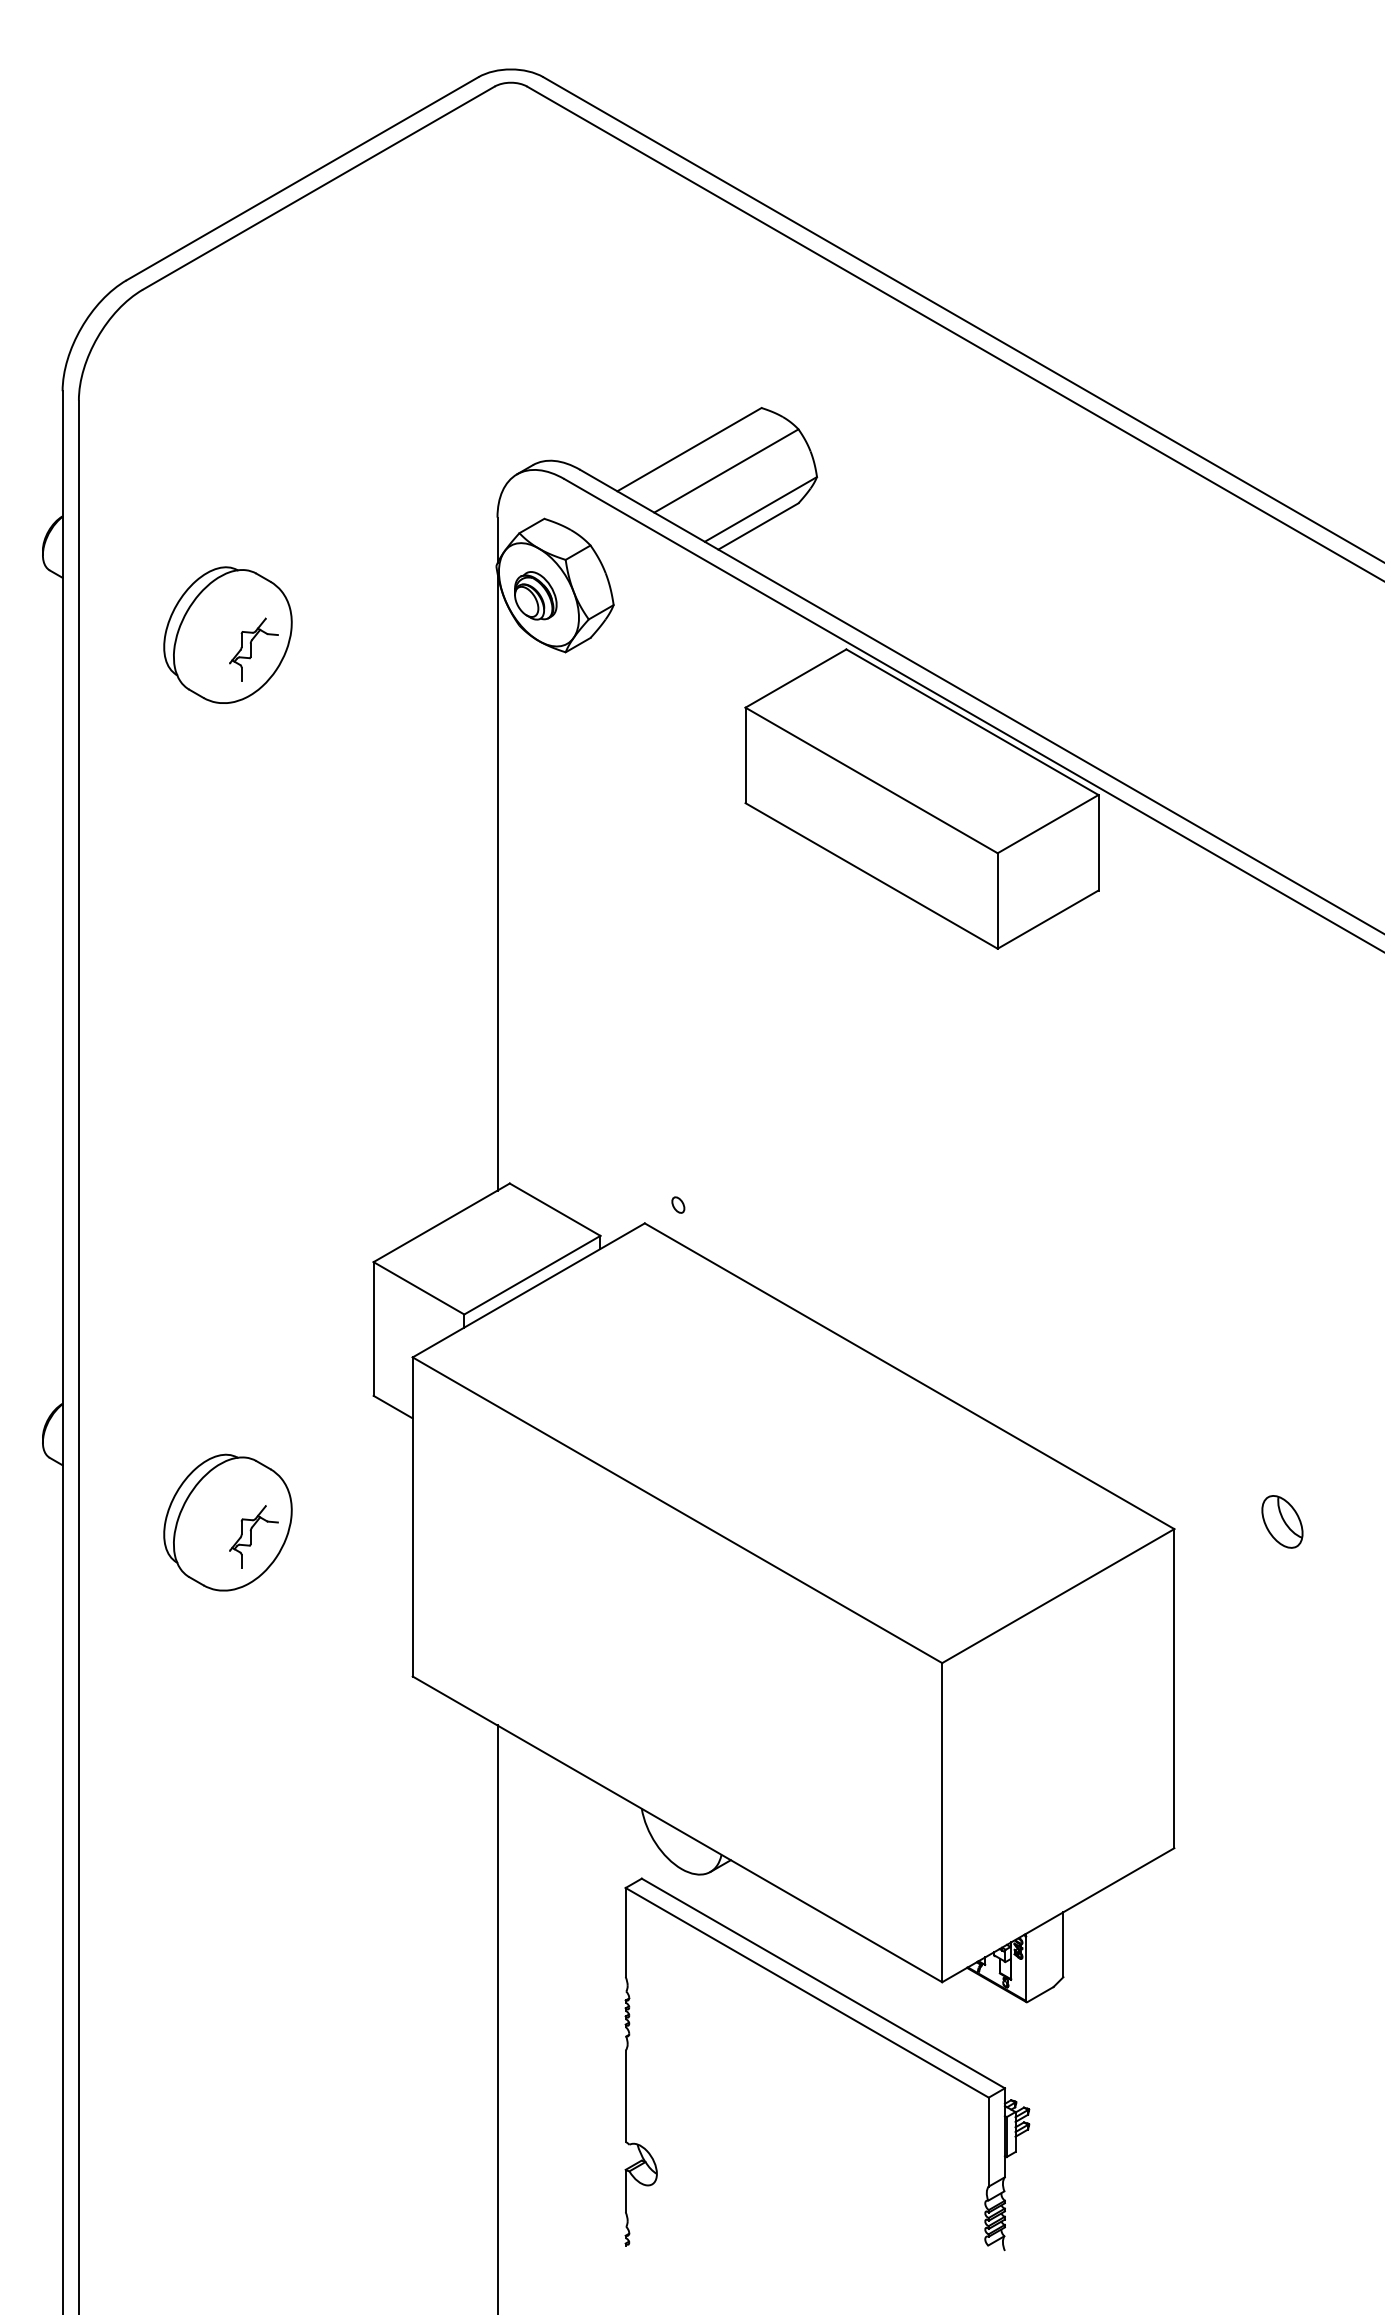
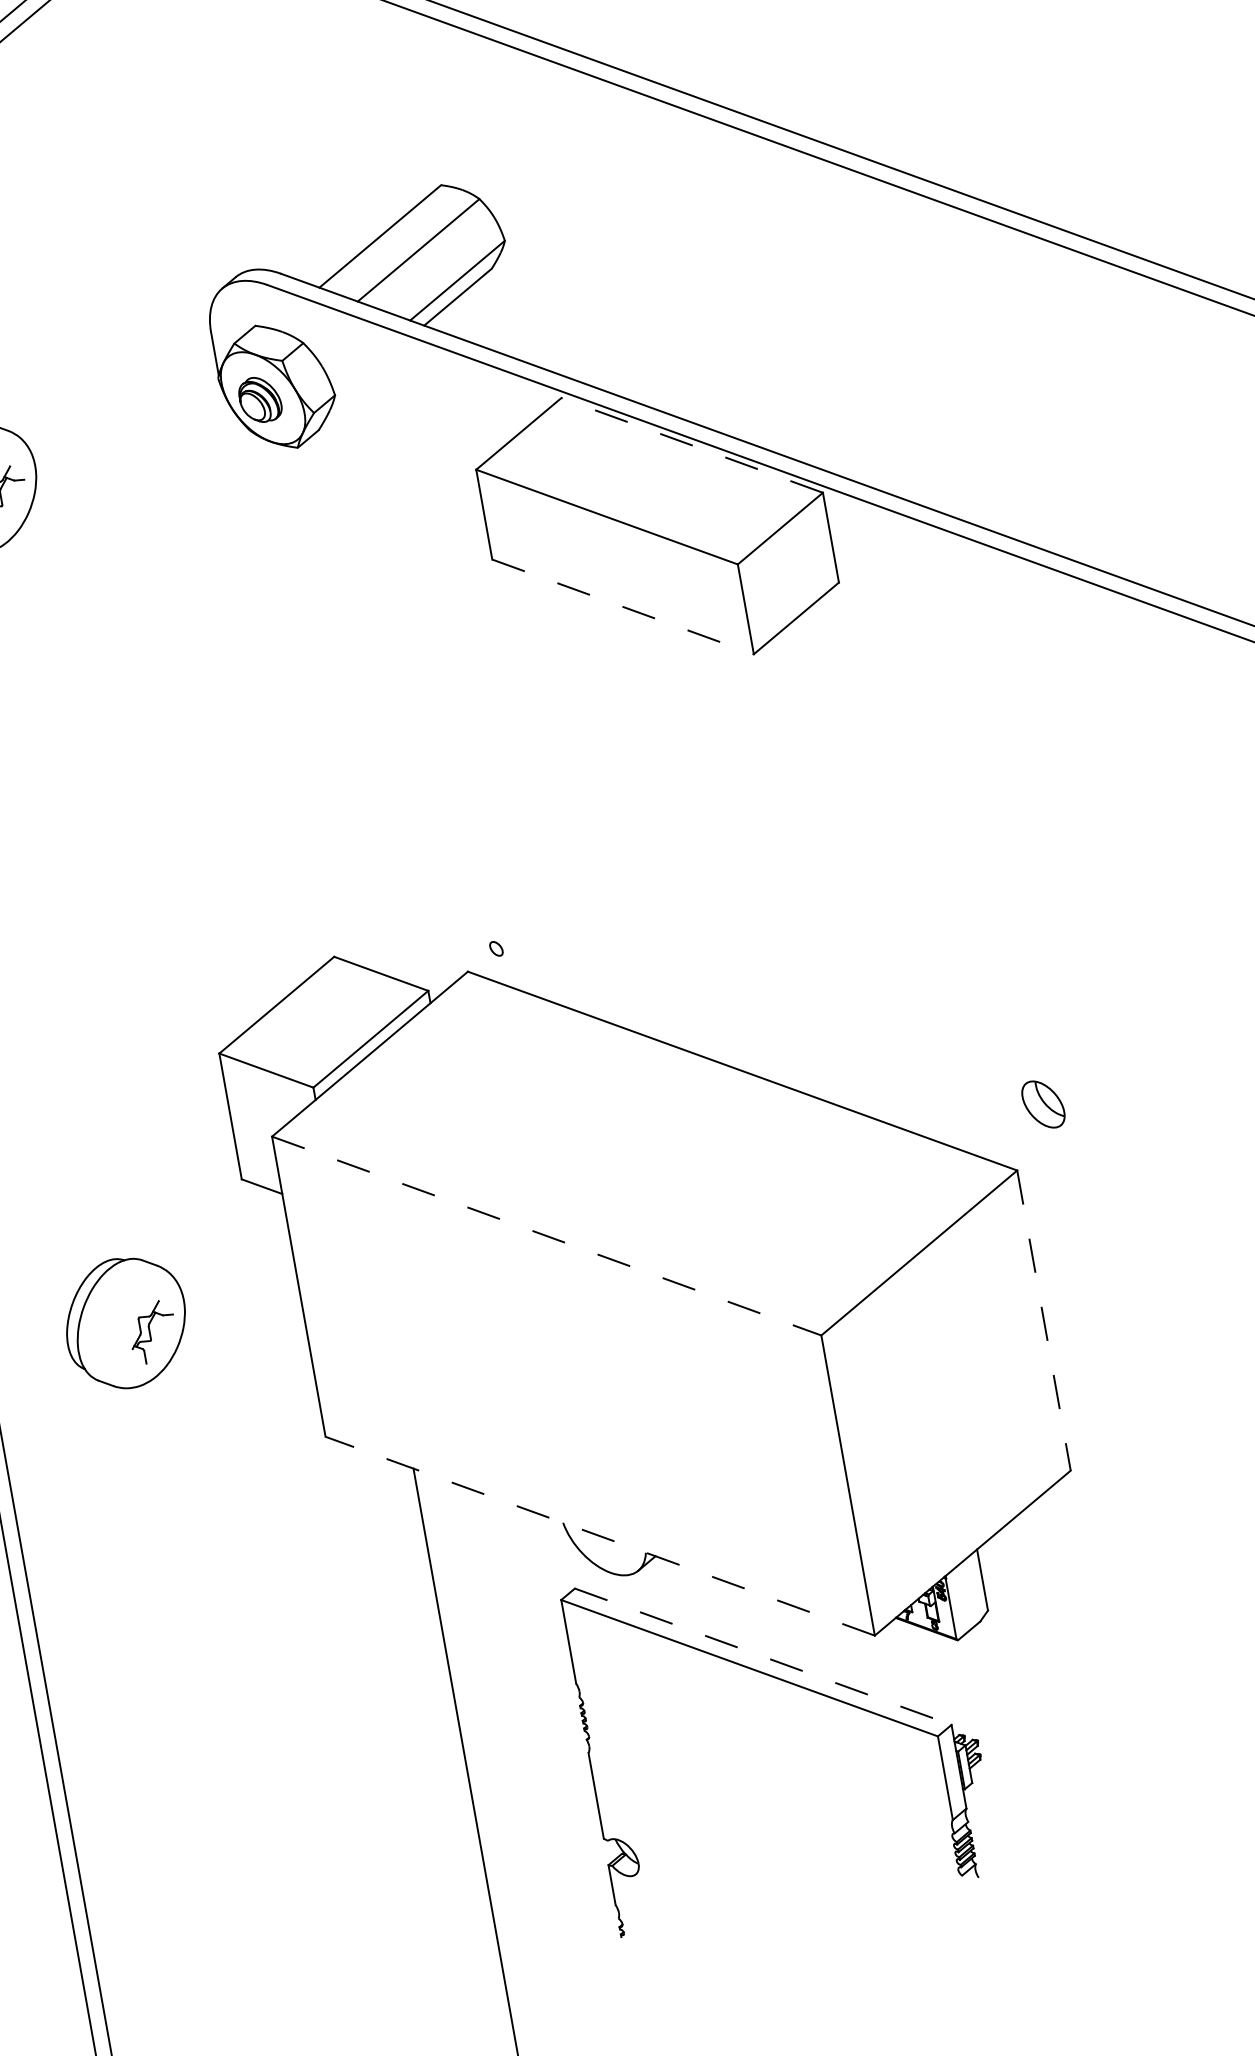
line: (972, 722) -> (692, 445), solid -> dashed
line: (871, 875) -> (622, 606), solid -> dashed
line: (497, 881) -> (272, 674), removed
line: (677, 1510) -> (546, 1236), solid -> dashed
part: (1282, 1521) -> (1043, 1104), moved
line: (1174, 1688) -> (1044, 1320), solid -> dashed
line: (677, 1829) -> (600, 1536), solid -> dashed
line: (823, 1983) -> (763, 1656), solid -> dashed

